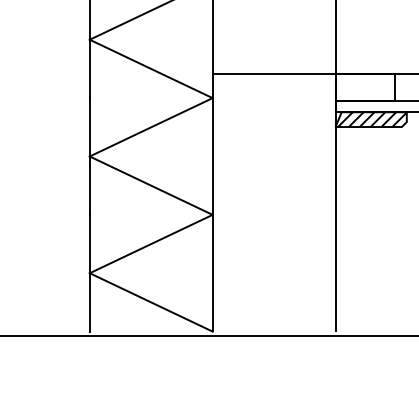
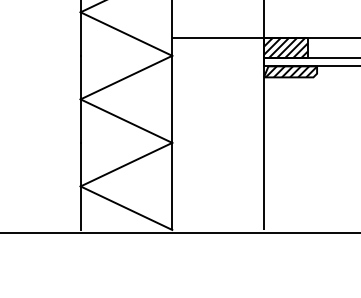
hatch: (364, 86) -> (285, 47), added

